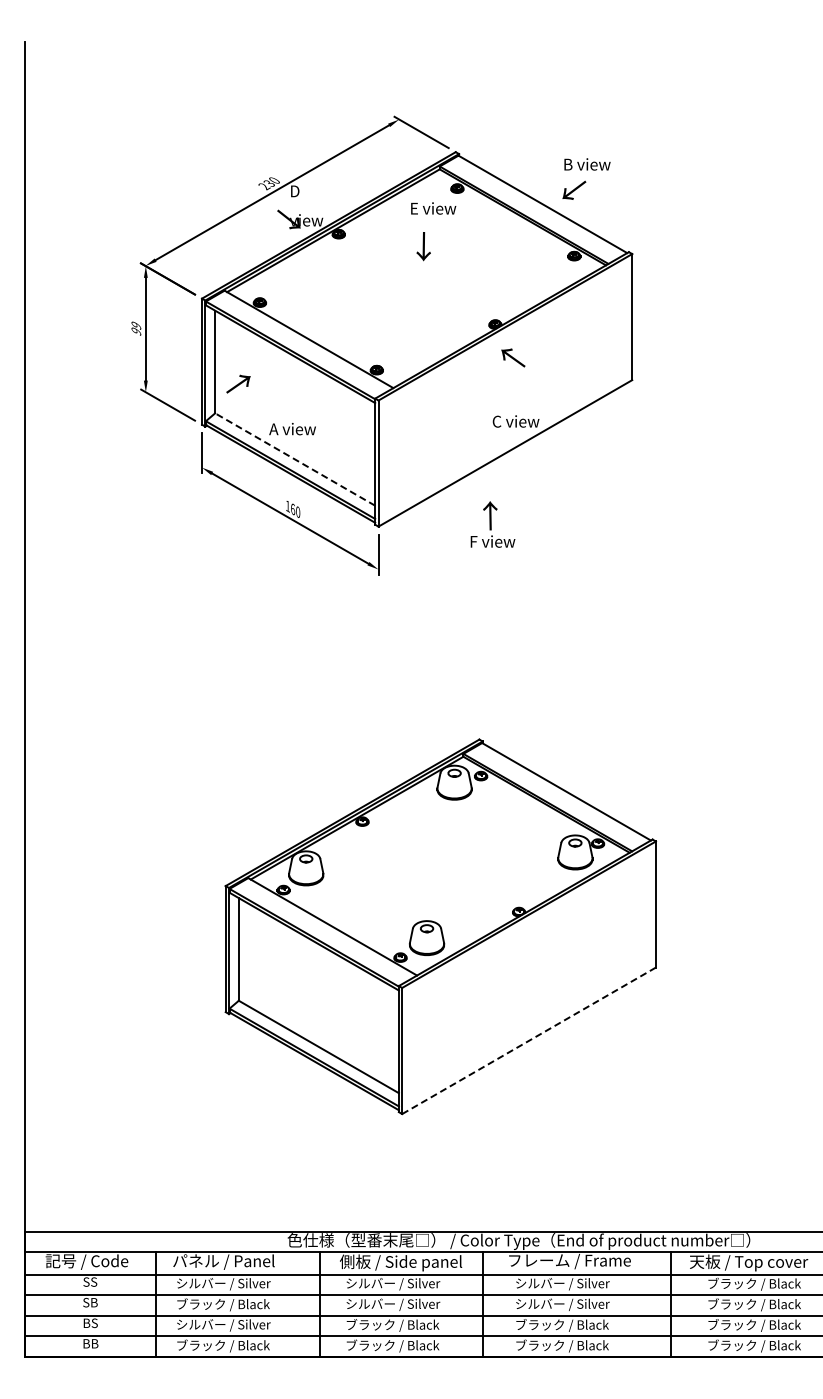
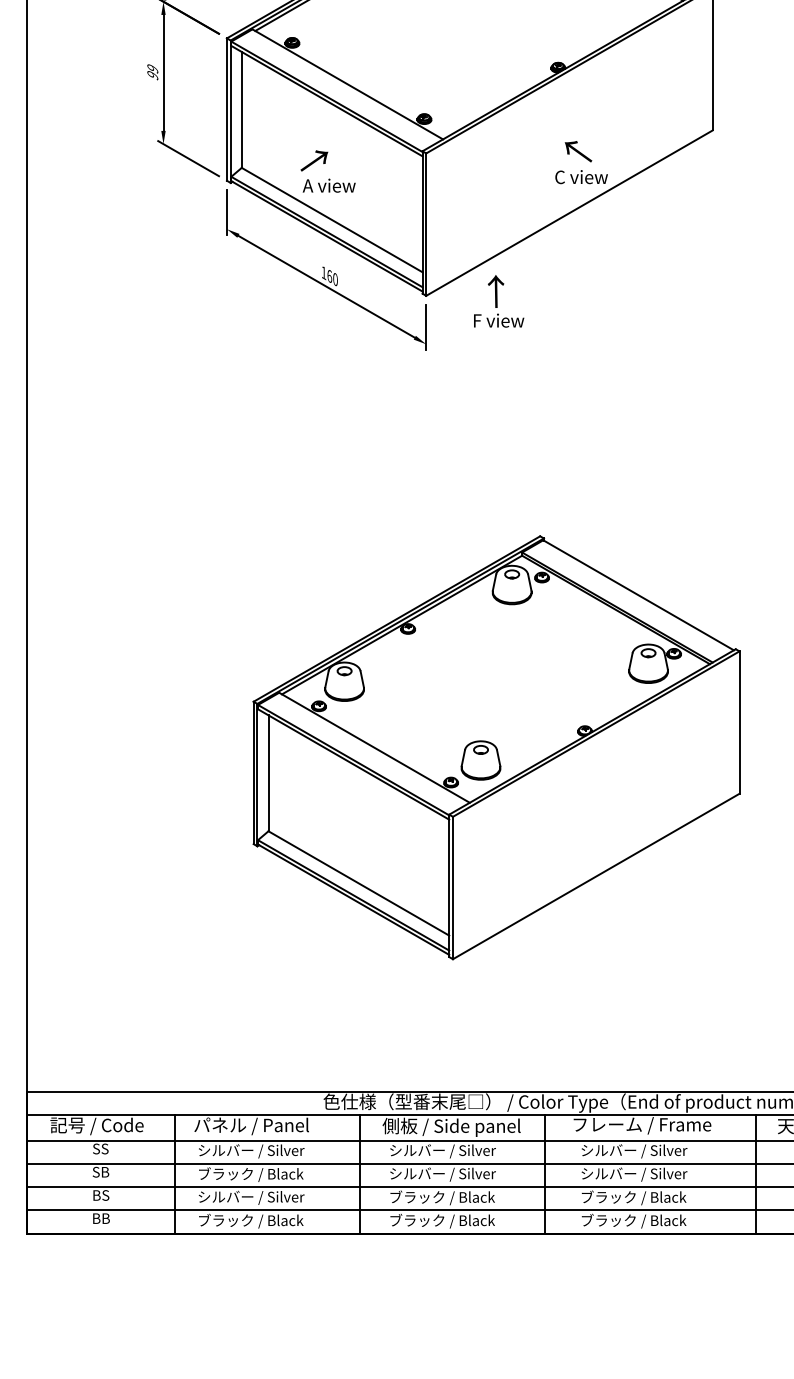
text: (513, 357) -> (578, 151), moved
text: (238, 383) -> (314, 160), moved
line: (294, 459) -> (331, 220), dashed -> solid
text: (492, 524) -> (498, 301), moved
line: (529, 1040) -> (596, 876), dashed -> solid

